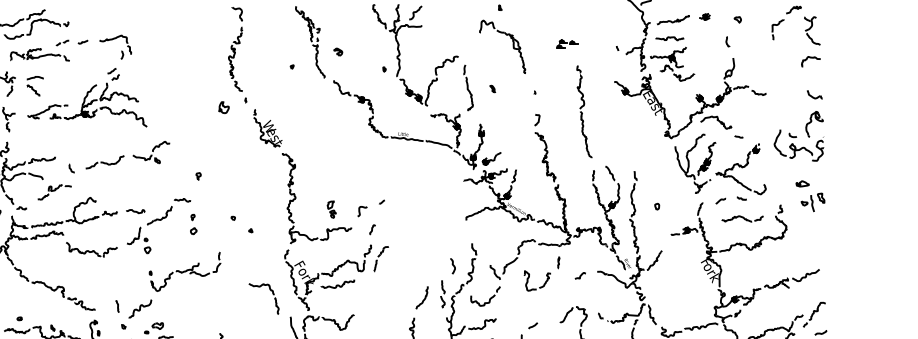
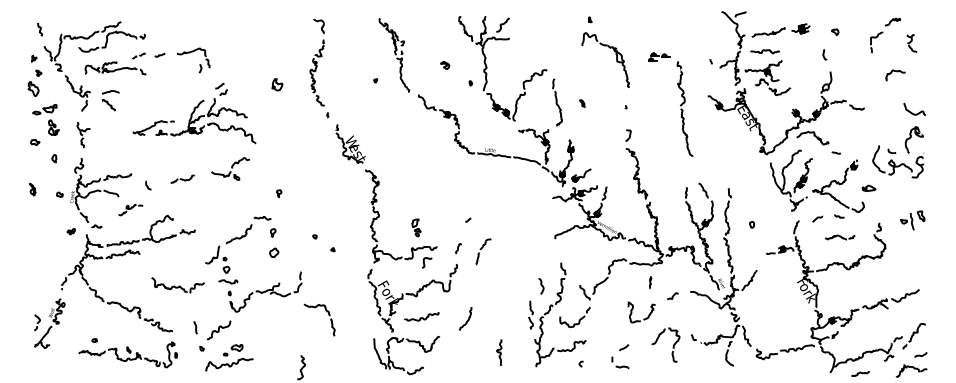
part: (705, 17) -> (801, 29), size x1.6
part: (811, 30) -> (911, 43), size x0.6
part: (513, 46) -> (616, 59), moved
part: (338, 52) -> (445, 65), moved
curve: (811, 58) -> (896, 72), moved
part: (814, 94) -> (914, 109), size x1.4
part: (87, 97) -> (194, 113), moved
part: (224, 107) -> (277, 84), moved
part: (583, 111) -> (684, 108), moved
part: (104, 161) -> (182, 178), size x0.6
part: (802, 183) -> (868, 187), moved
part: (54, 191) -> (130, 209), size x0.7
curve: (135, 211) -> (228, 281), moved
curve: (360, 213) -> (425, 264), moved
part: (742, 218) -> (839, 237), size x0.7
part: (193, 224) -> (273, 243), size x1.4
part: (91, 249) -> (177, 285), moved
part: (381, 258) -> (483, 251), moved
curve: (337, 284) -> (421, 317), moved
part: (539, 286) -> (643, 318), moved
part: (272, 294) -> (328, 315), moved
curve: (423, 298) -> (467, 319), moved

